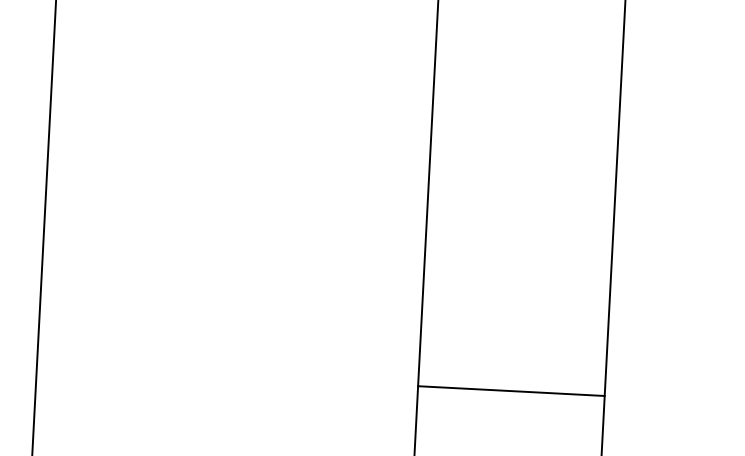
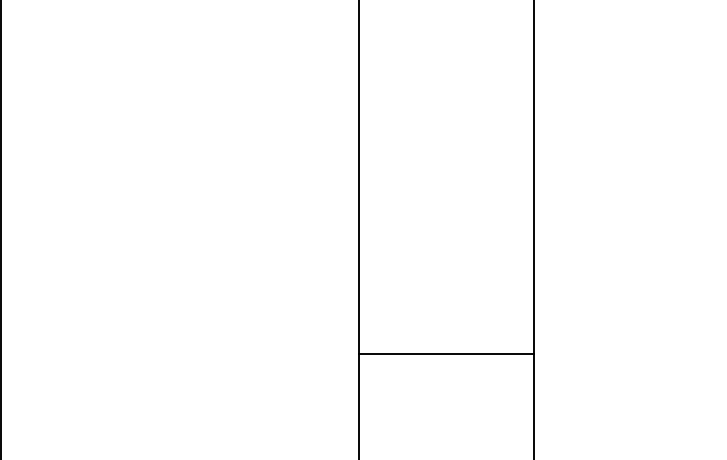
line: (511, 391) -> (446, 353), moved

